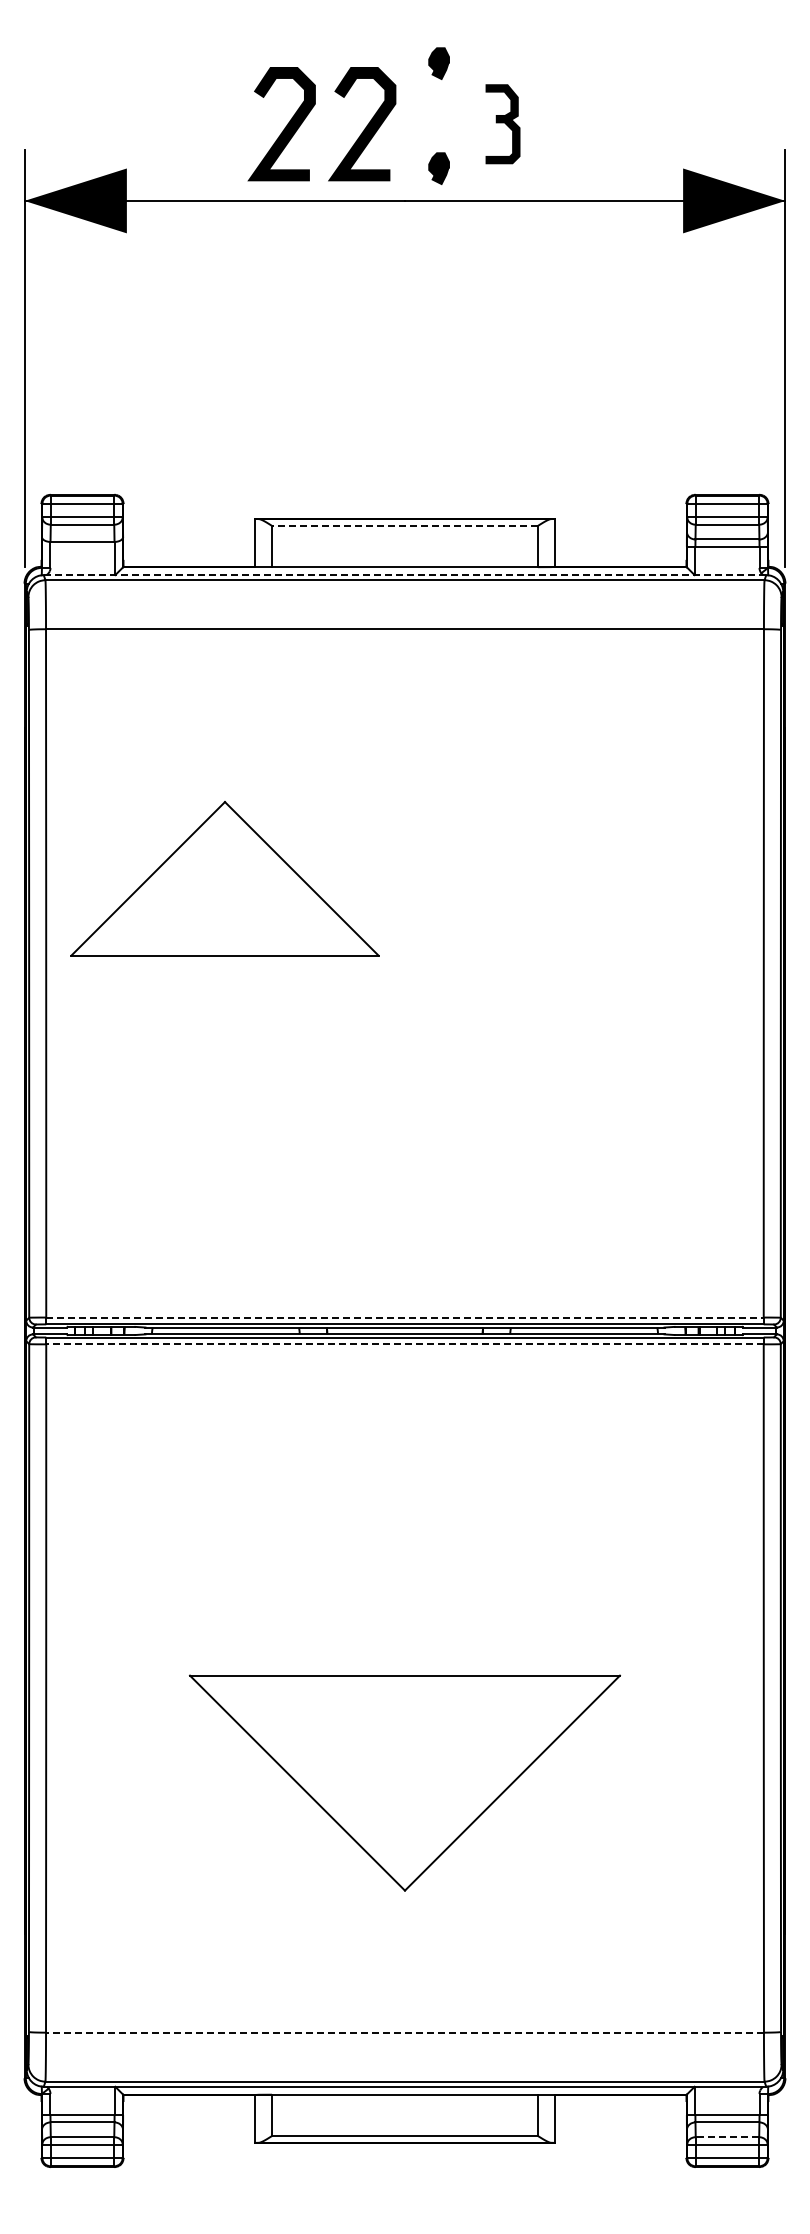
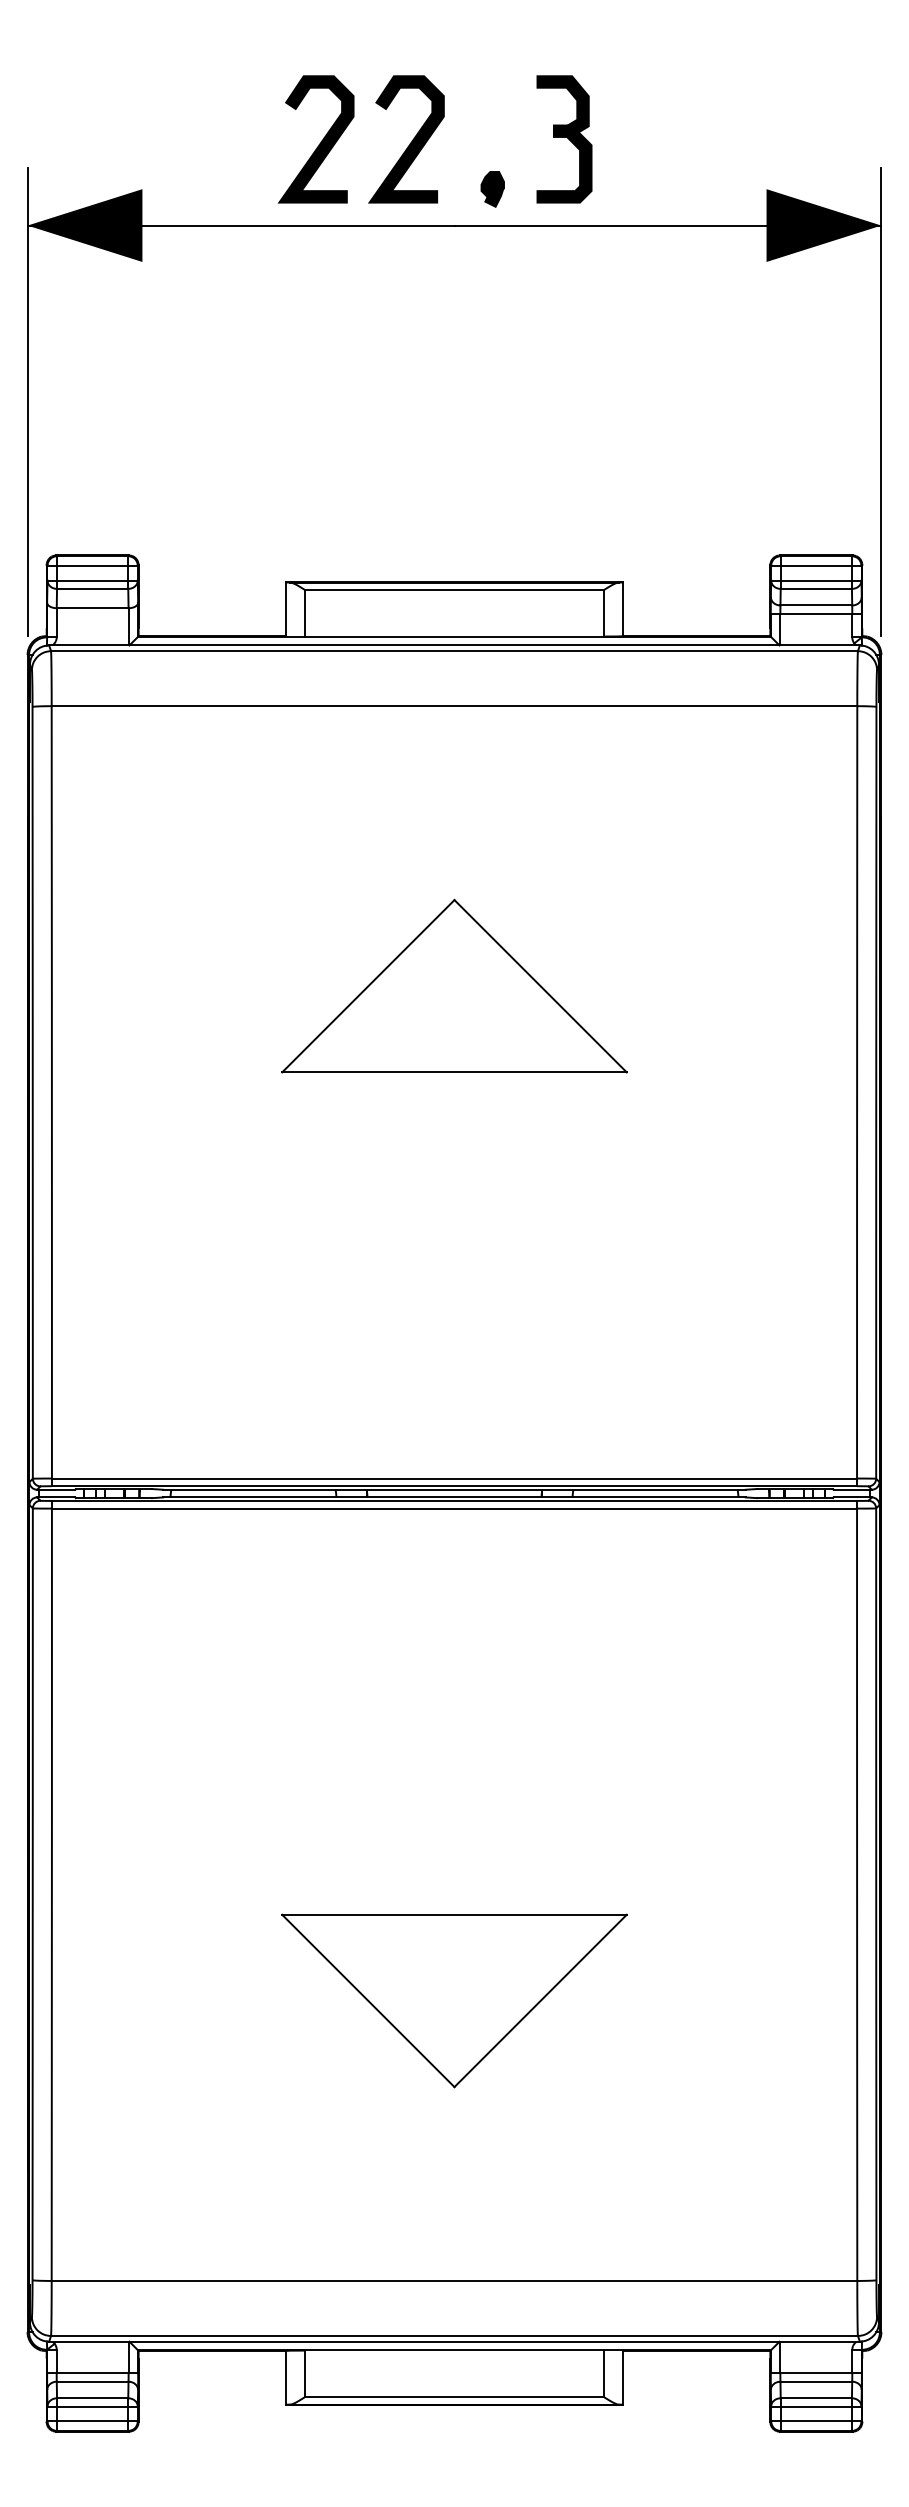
part: (438, 63) -> (492, 71), removed
part: (502, 124) -> (563, 139), size x1.43
line: (404, 525) -> (453, 589), dashed -> solid
line: (404, 575) -> (453, 645), dashed -> solid
part: (224, 878) -> (453, 985), moved
line: (404, 1317) -> (453, 1478), dashed -> solid
line: (404, 1344) -> (453, 1508), dashed -> solid
part: (404, 1782) -> (453, 2000), size x0.71
line: (404, 2032) -> (453, 2280), dashed -> solid
line: (727, 2137) -> (816, 2398), dashed -> solid

